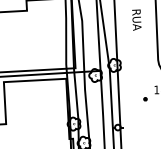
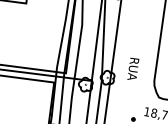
text: (136, 19) -> (133, 68), moved

